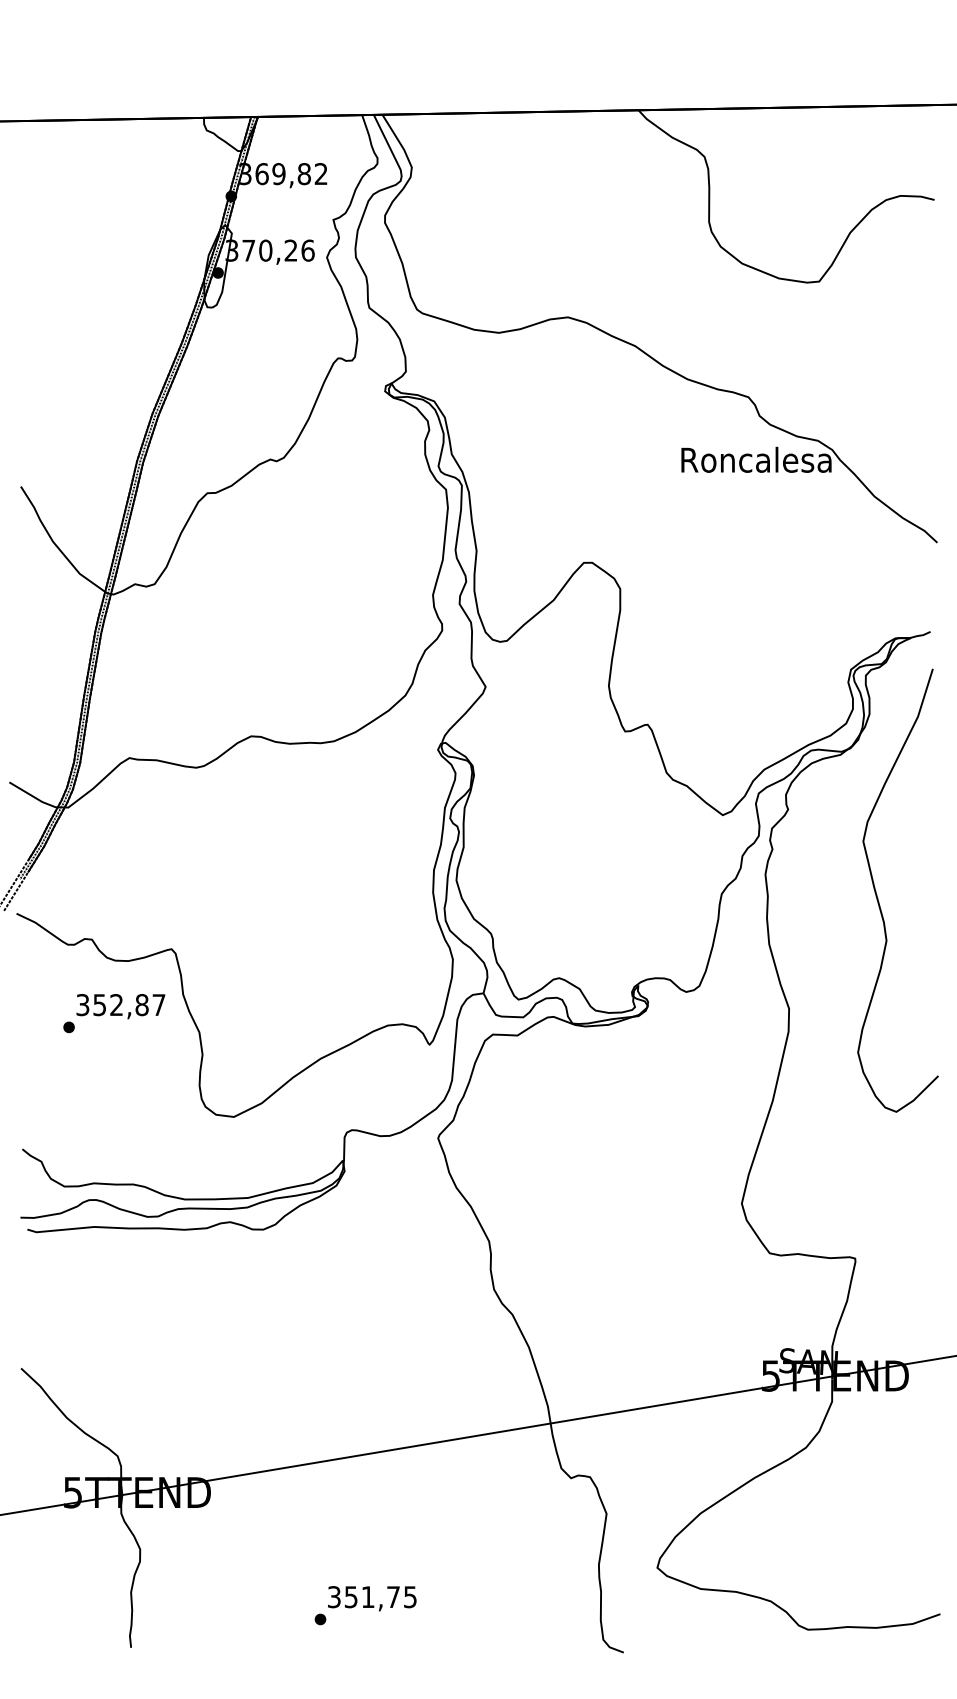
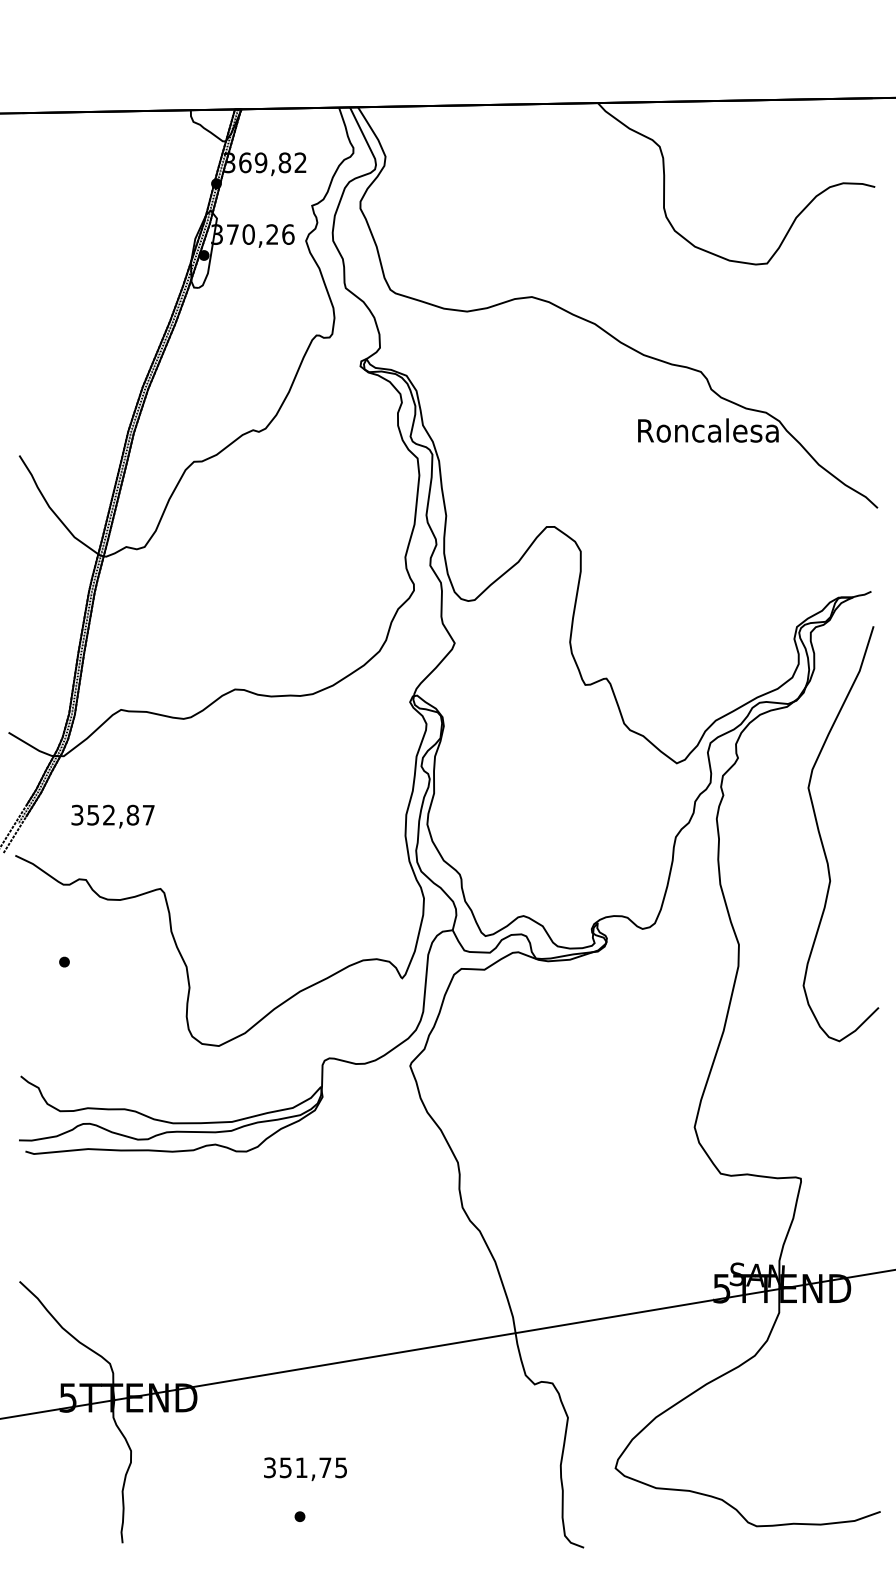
text: (120, 1006) -> (112, 816), moved
text: (372, 1598) -> (305, 1469), moved

